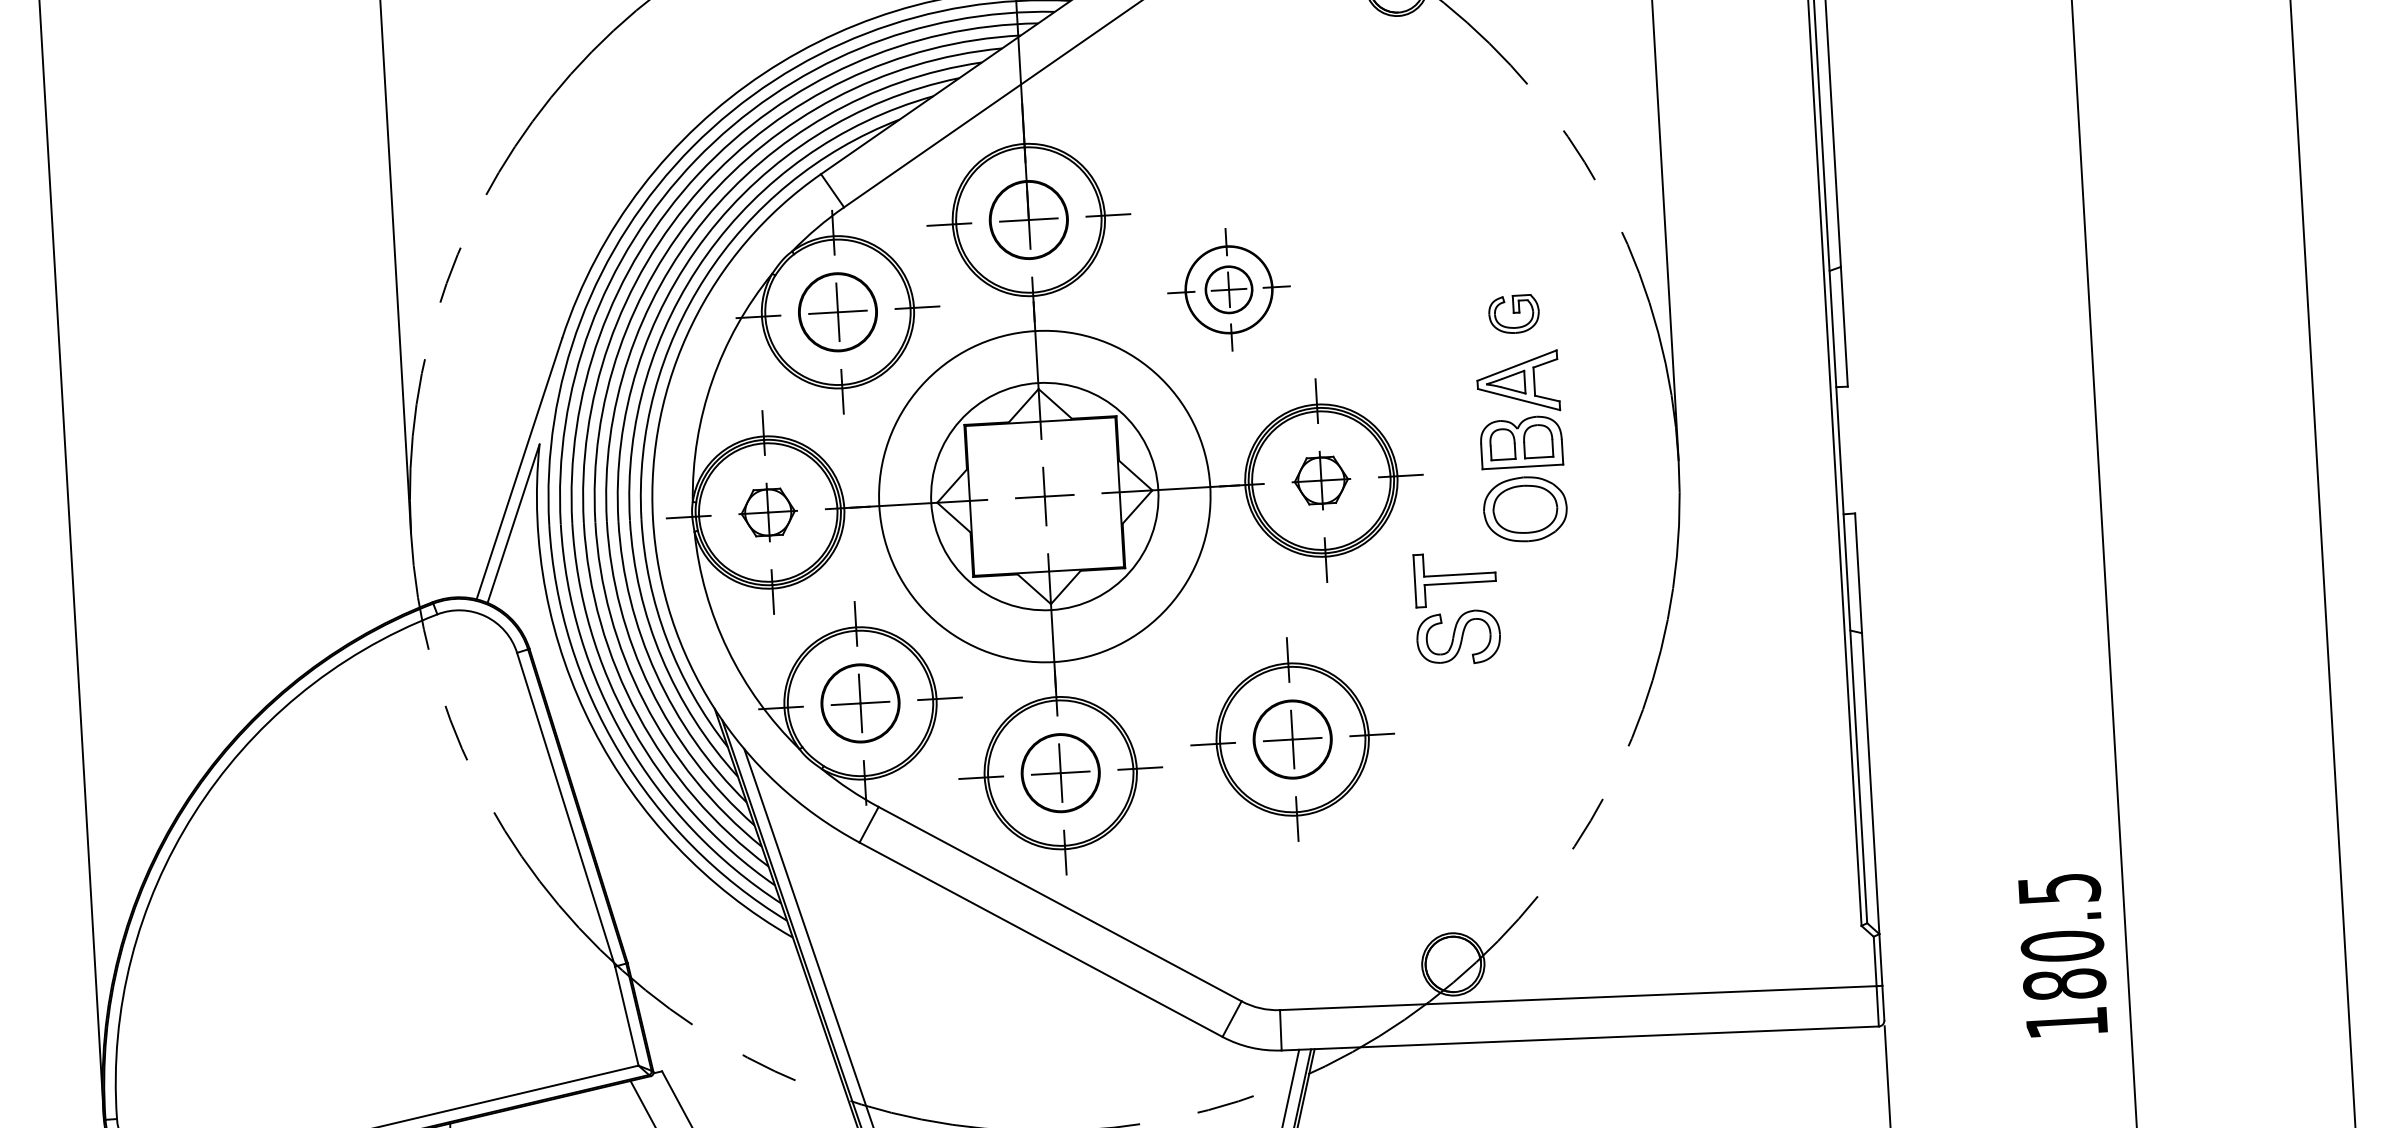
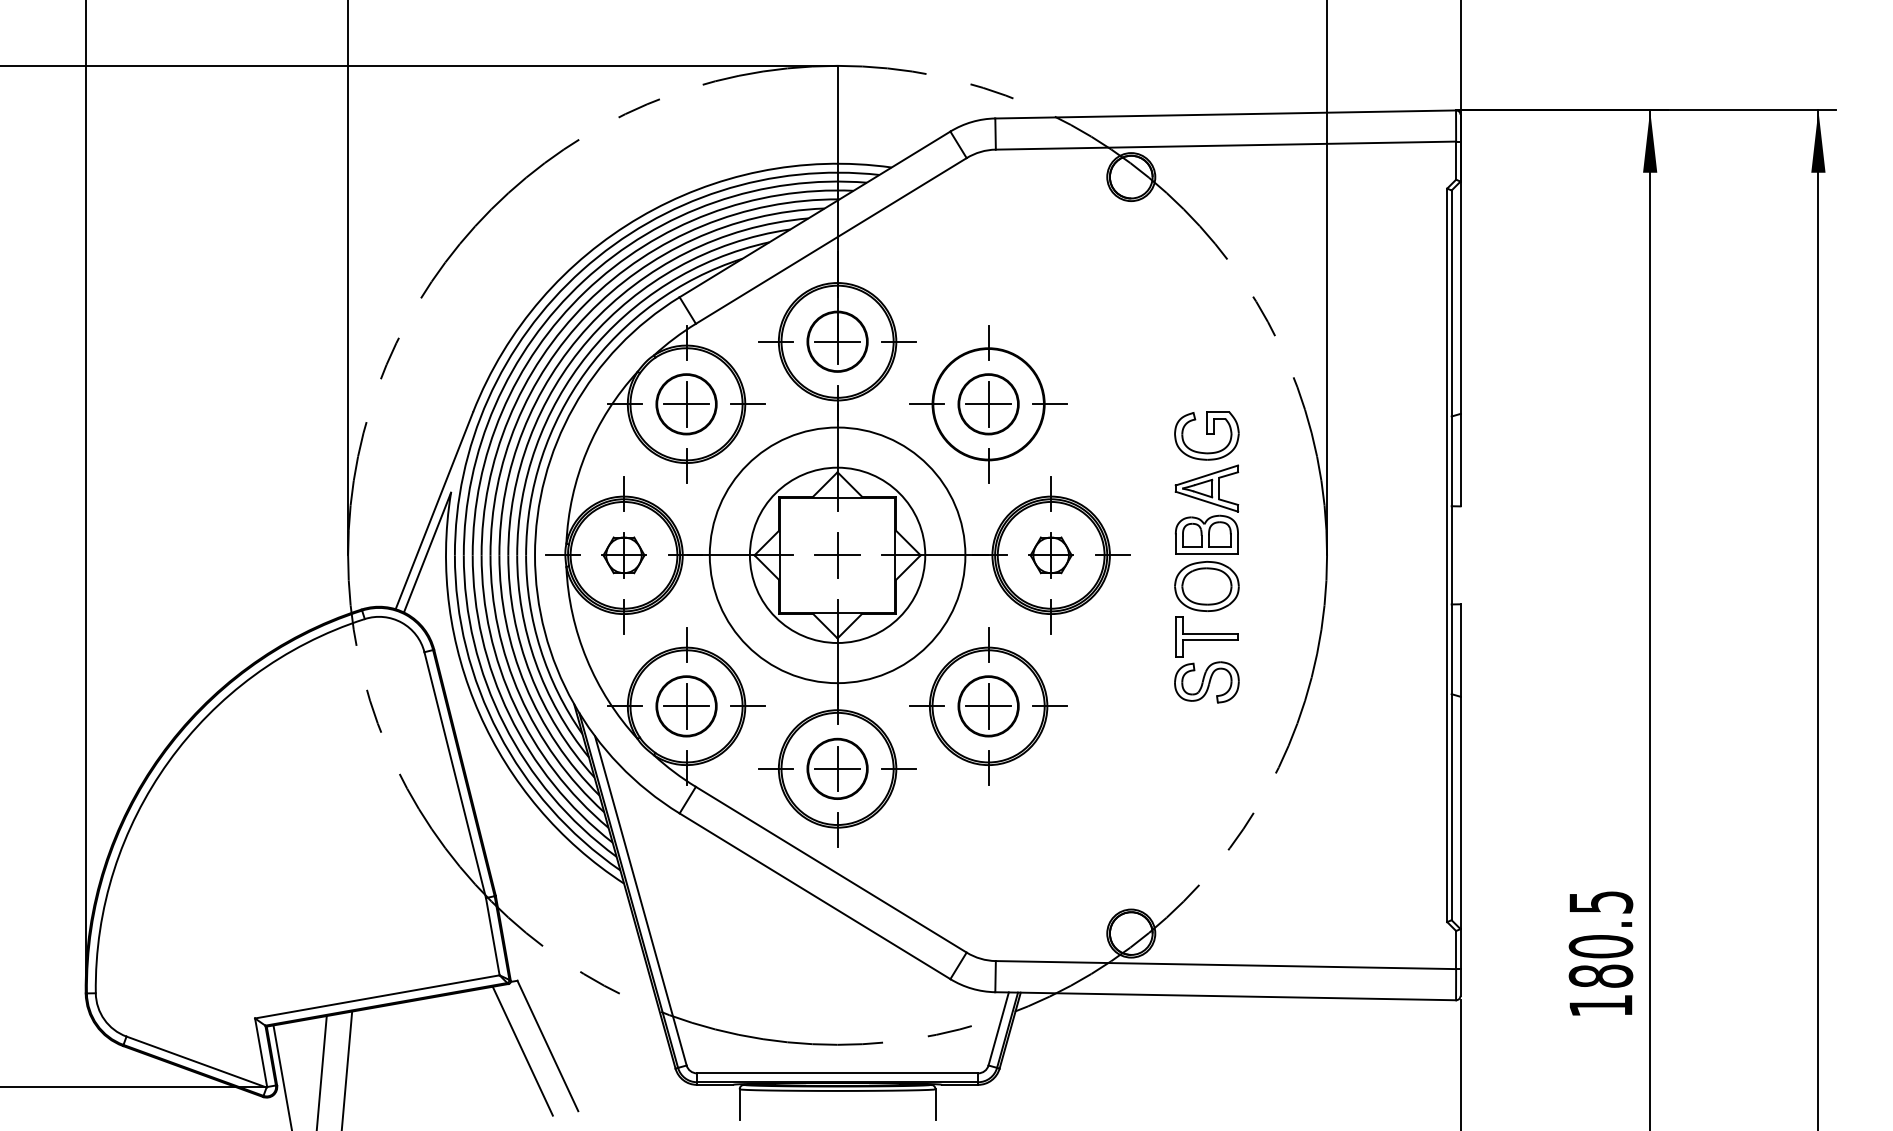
part: (1228, 289) -> (988, 404), size x1.67
part: (1513, 313) -> (1206, 435), size x1.67
part: (1459, 615) -> (1208, 665), moved
part: (1292, 739) -> (988, 706), moved

